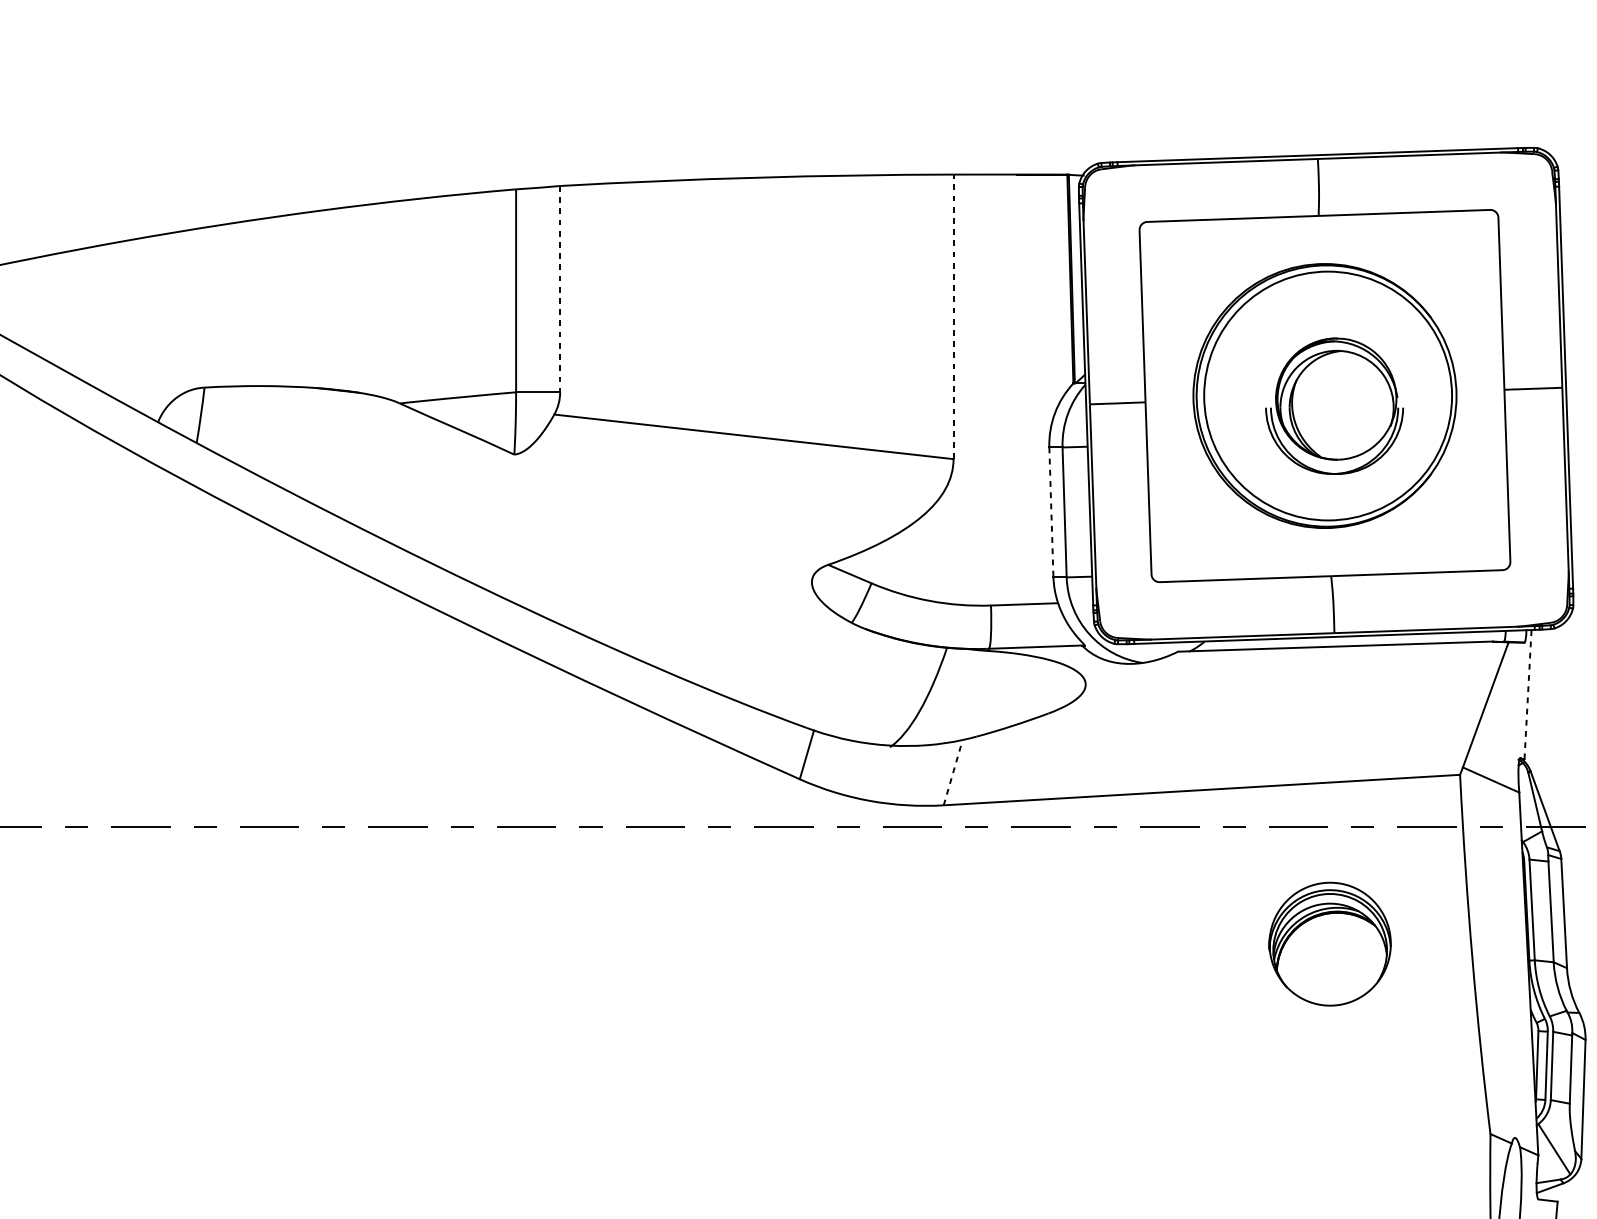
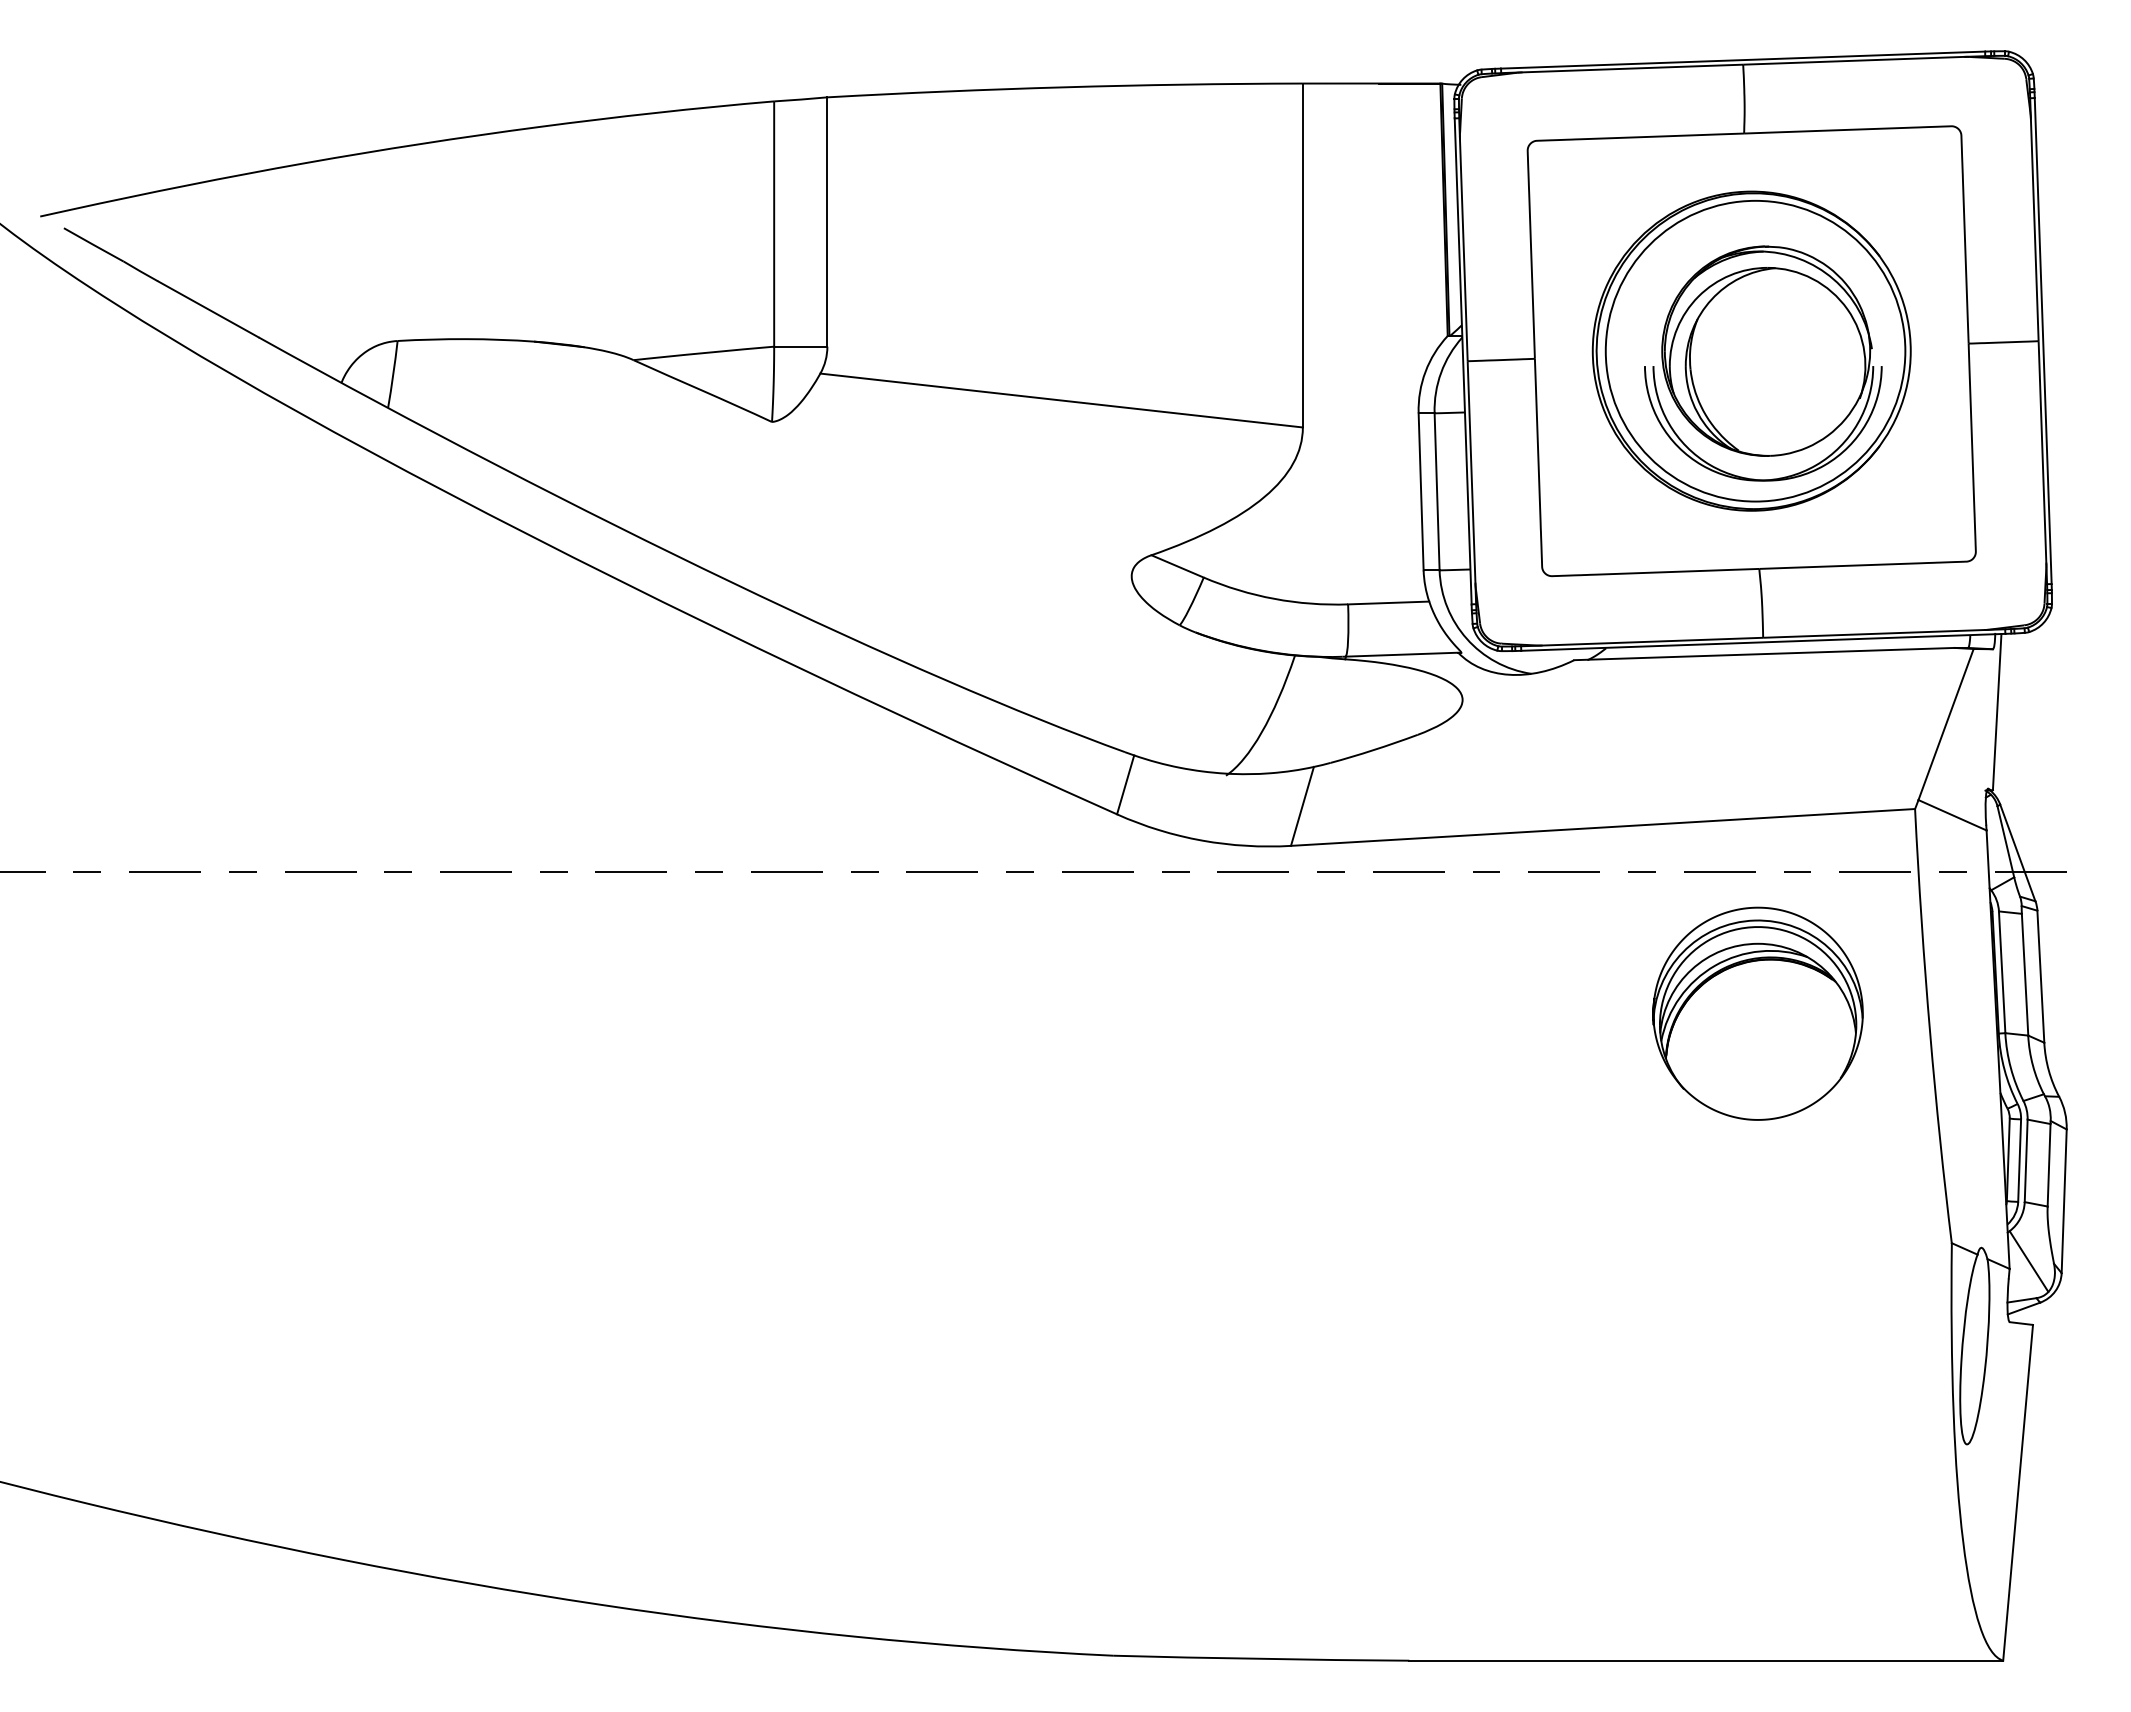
line: (560, 289) -> (827, 222), dashed -> solid
line: (953, 316) -> (1302, 255), dashed -> solid
part: (1334, 406) -> (1763, 363), size x1.43
line: (1051, 512) -> (1421, 491), dashed -> solid
line: (1528, 694) -> (1997, 711), dashed -> solid
line: (953, 771) -> (1302, 805), dashed -> solid
part: (1329, 944) -> (1757, 1013), size x1.43

